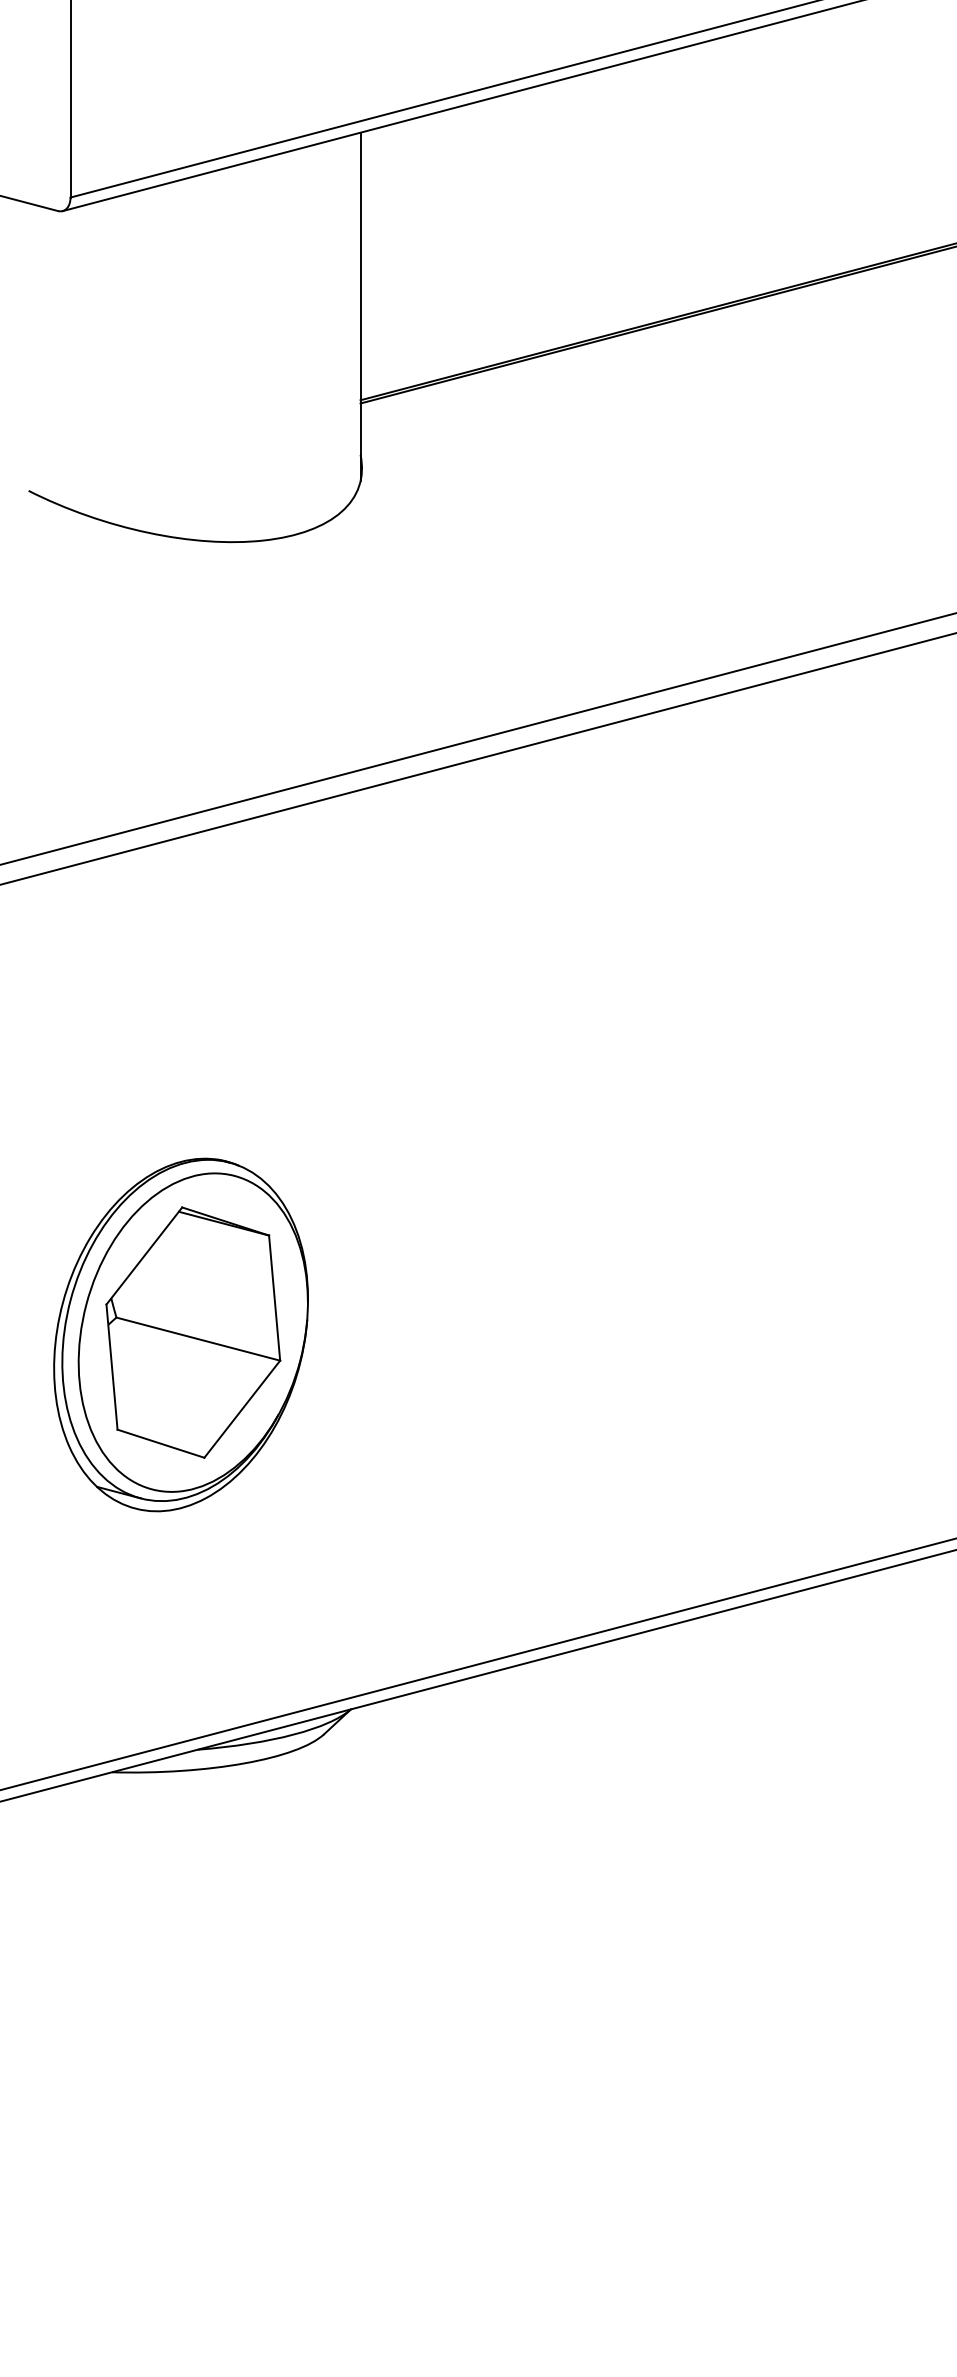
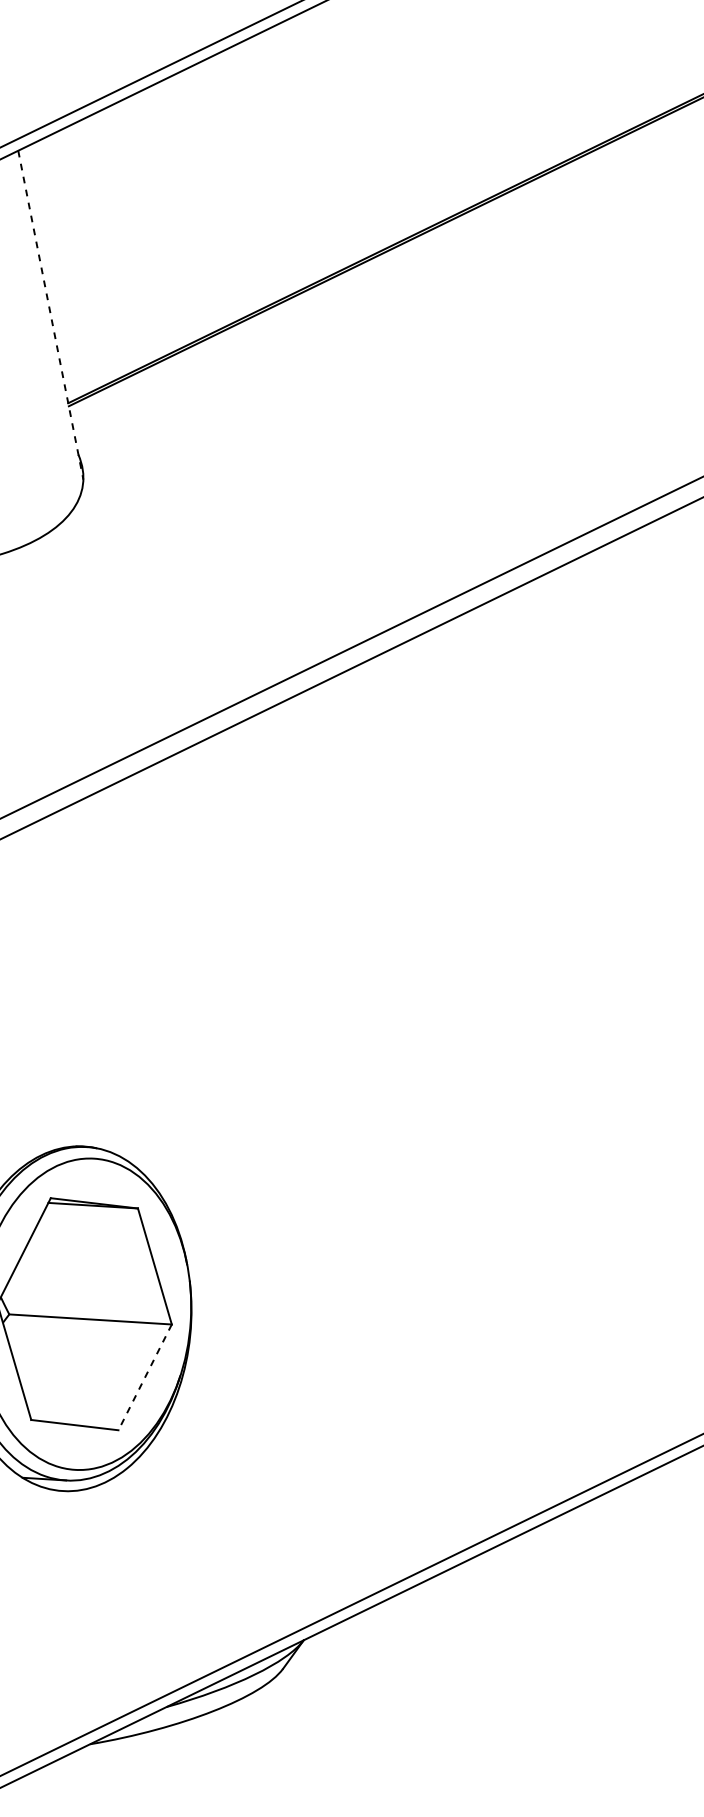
line: (360, 307) -> (50, 315), solid -> dashed
line: (242, 1409) -> (145, 1377), solid -> dashed

